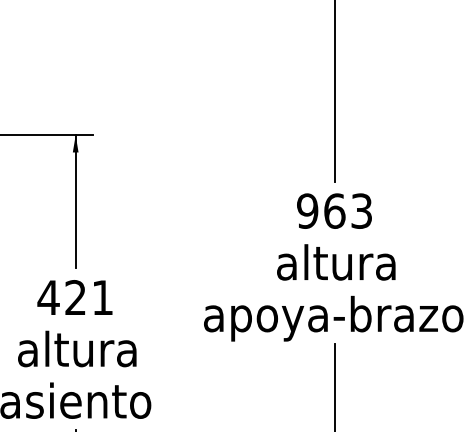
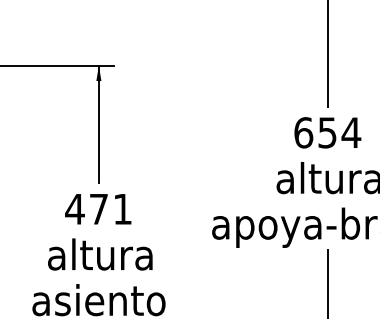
text: (334, 210) -> (327, 132), 963 -> 654
text: (75, 297) -> (98, 209), 421 -> 471

